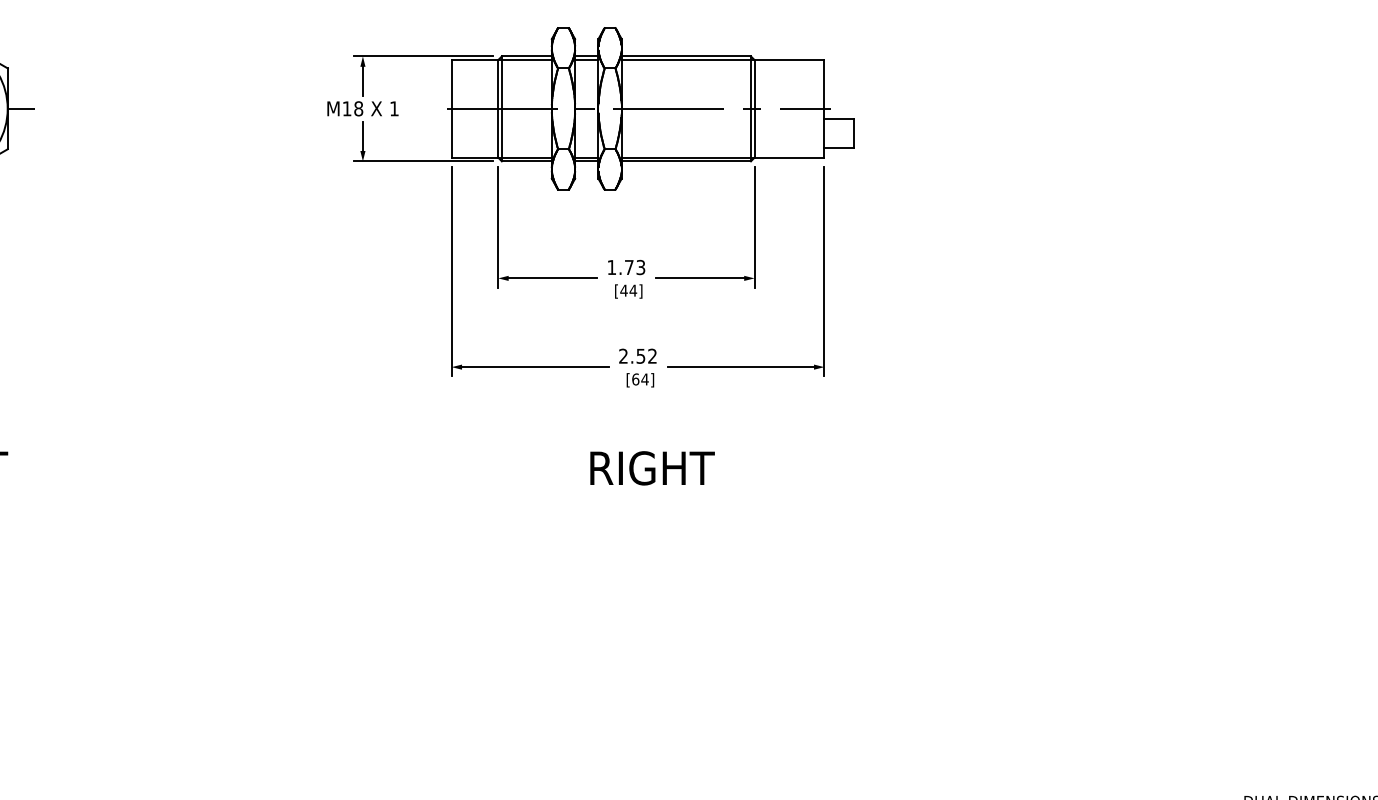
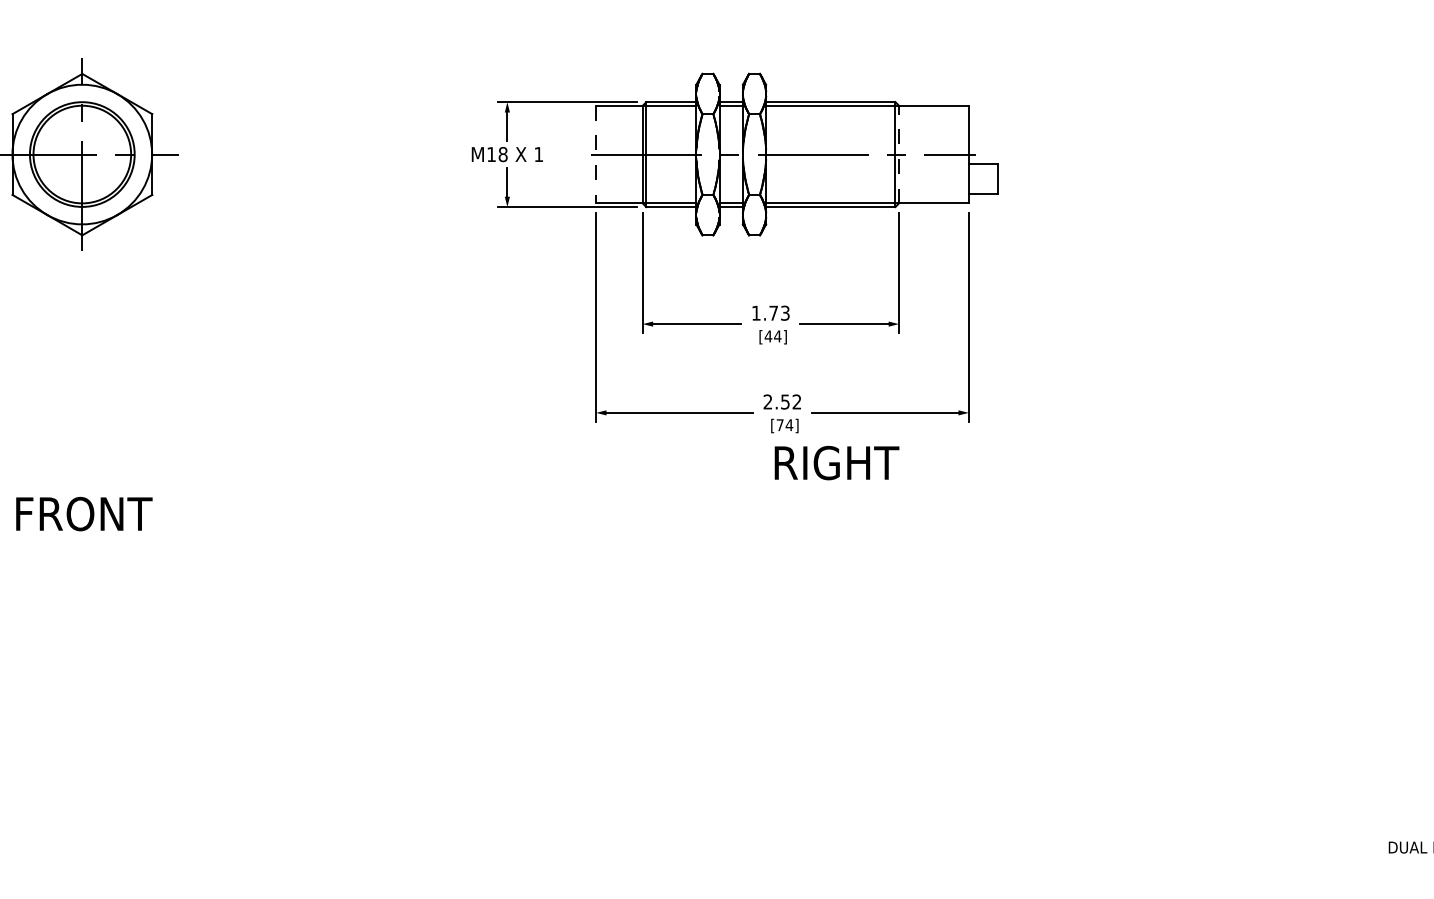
line: (452, 108) -> (596, 154), solid -> dashed
line: (755, 108) -> (899, 154), solid -> dashed
text: (635, 379) -> (779, 425), [64] -> [74]
text: (652, 467) -> (836, 462), moved

